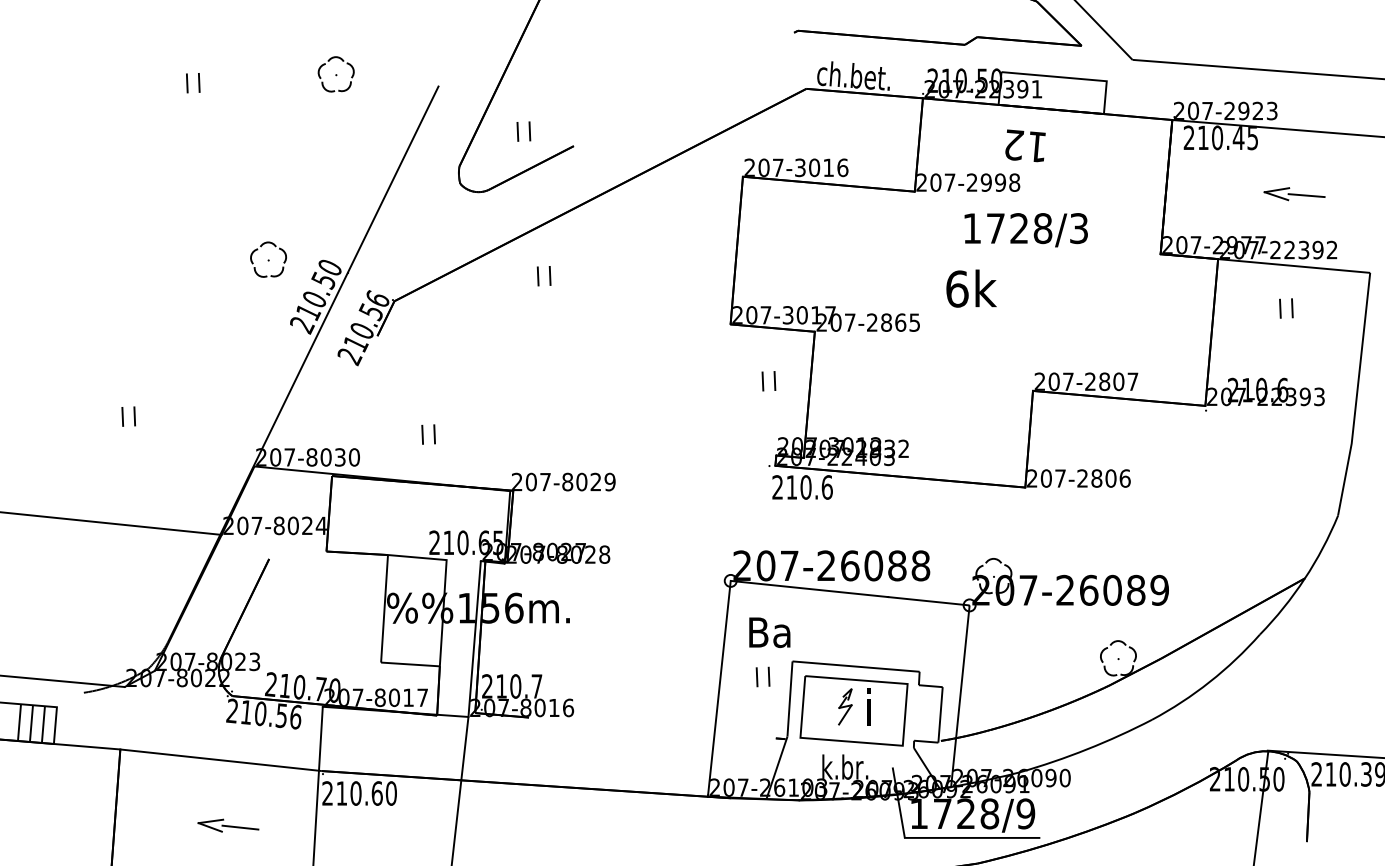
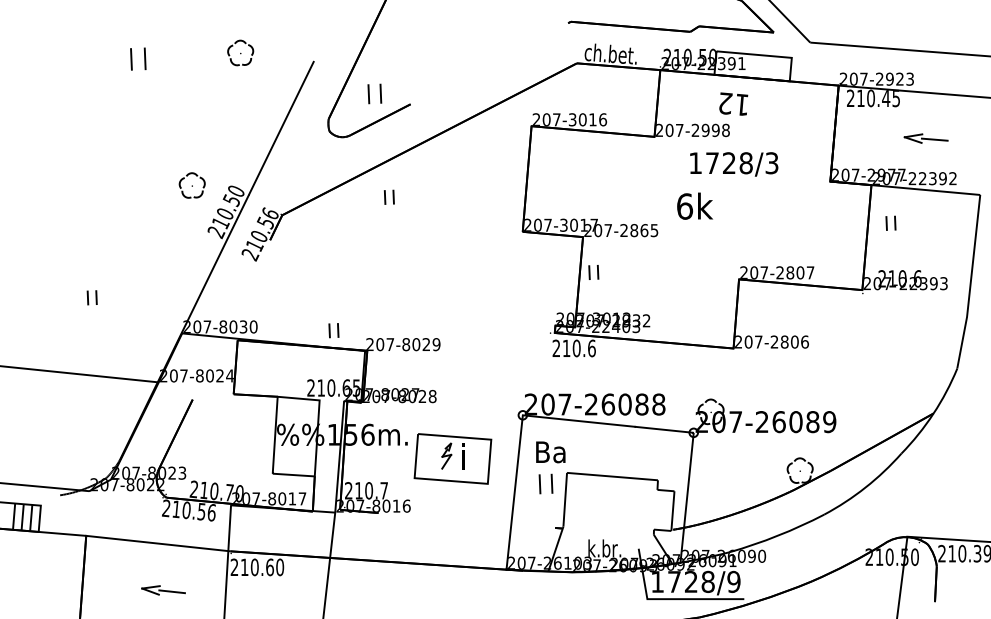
part: (193, 83) -> (138, 59), size x1.6
part: (523, 131) -> (374, 93), size x1.4
part: (1286, 308) -> (891, 223), moved
part: (768, 381) -> (593, 272), moved
part: (428, 434) -> (333, 330), moved
part: (762, 676) -> (545, 483), size x1.4
part: (853, 710) -> (452, 458), moved

